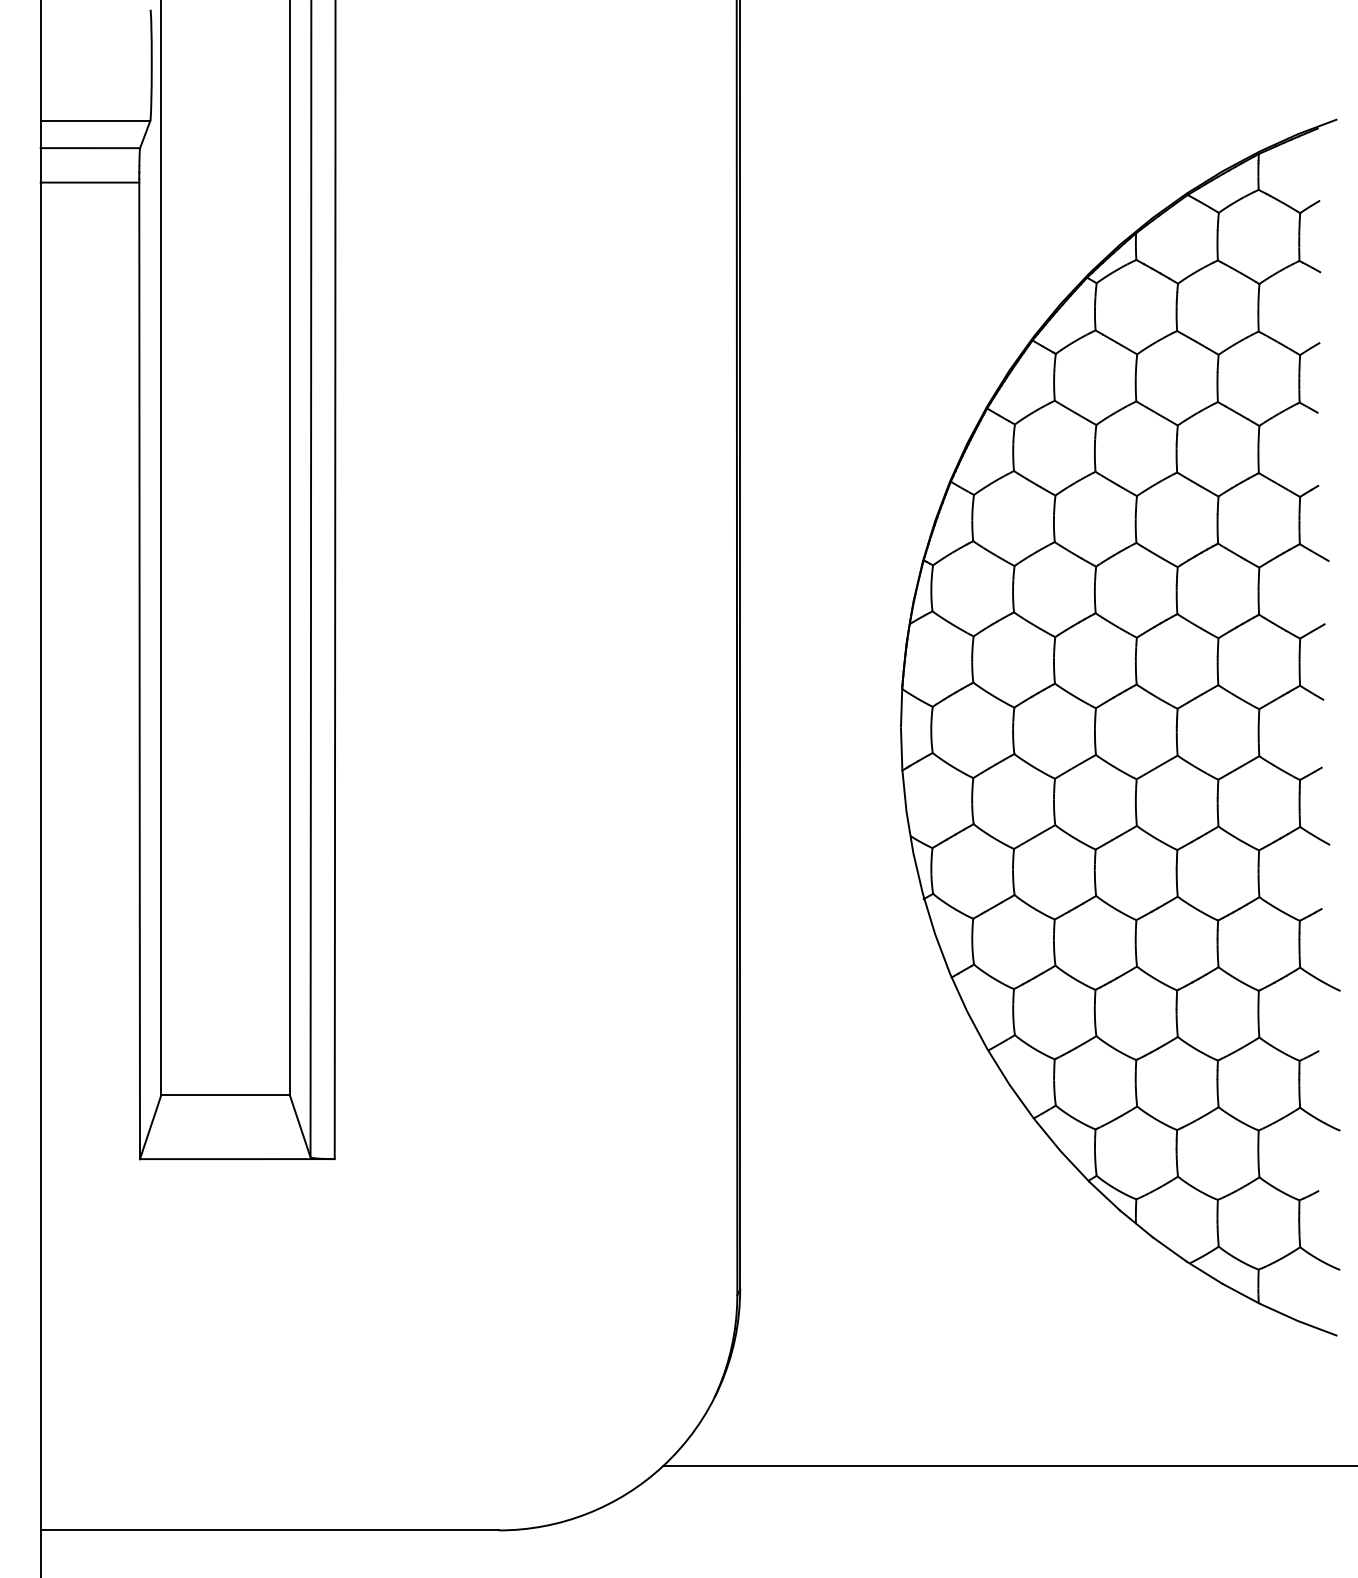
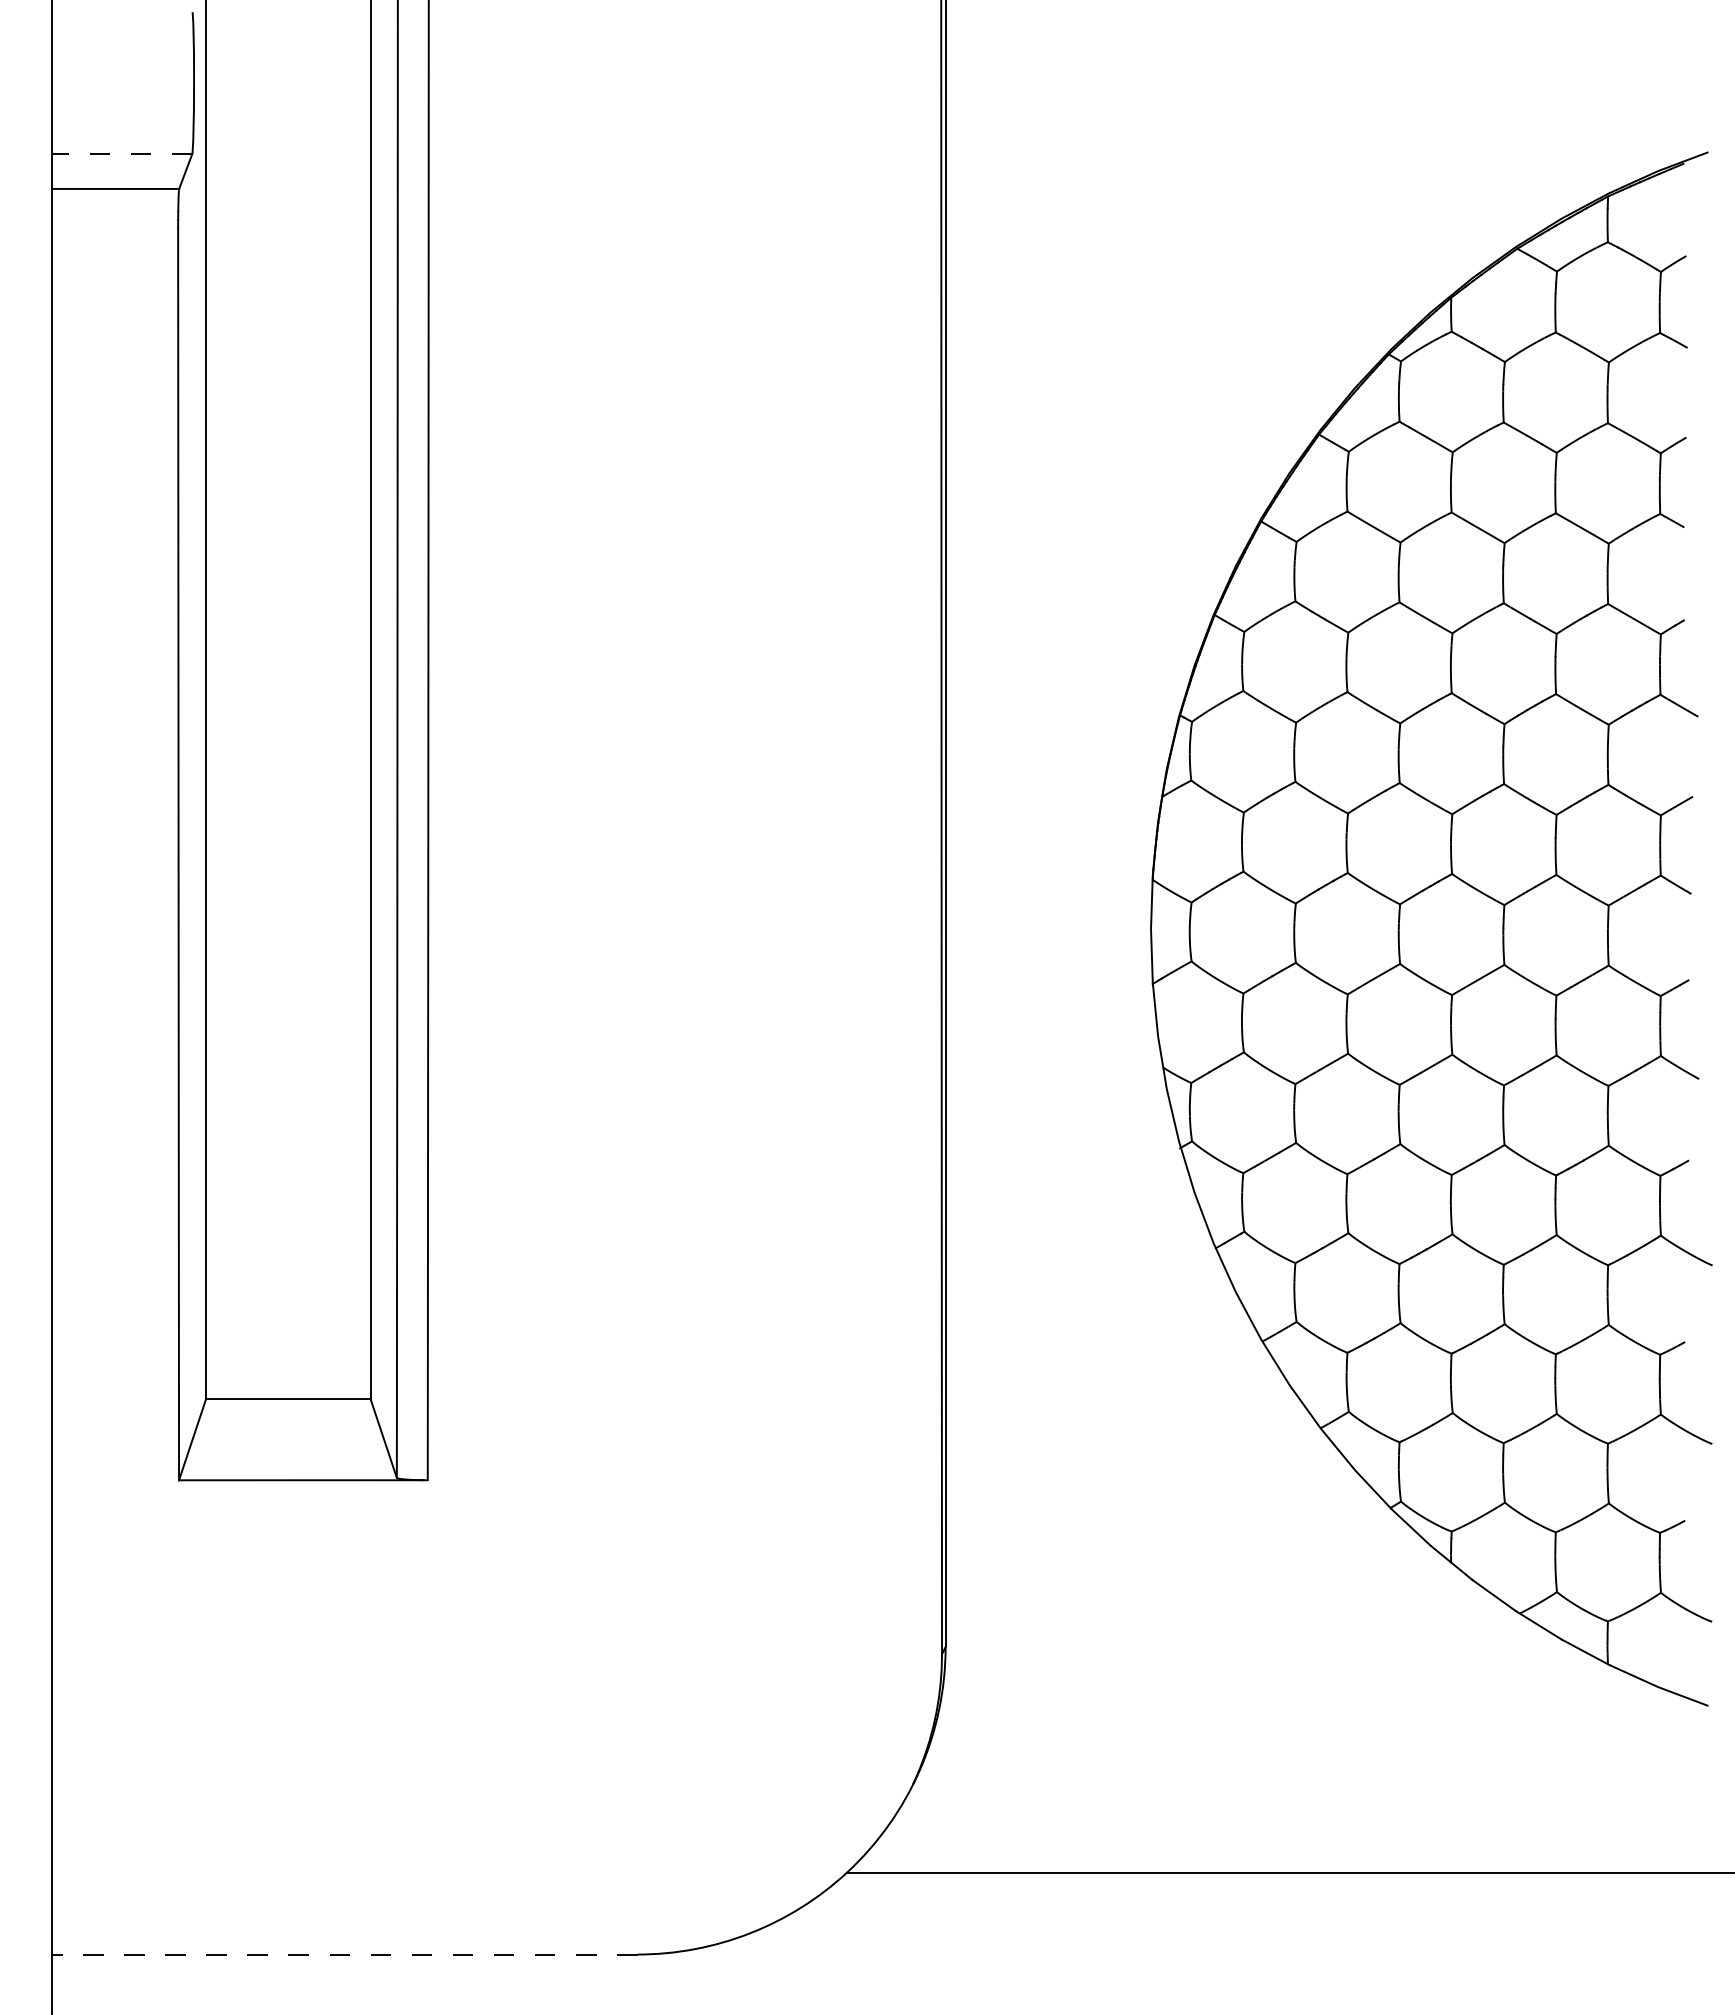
line: (94, 121) -> (121, 154), solid -> dashed
line: (90, 182) -> (115, 232), removed
line: (269, 1530) -> (344, 1954), solid -> dashed

